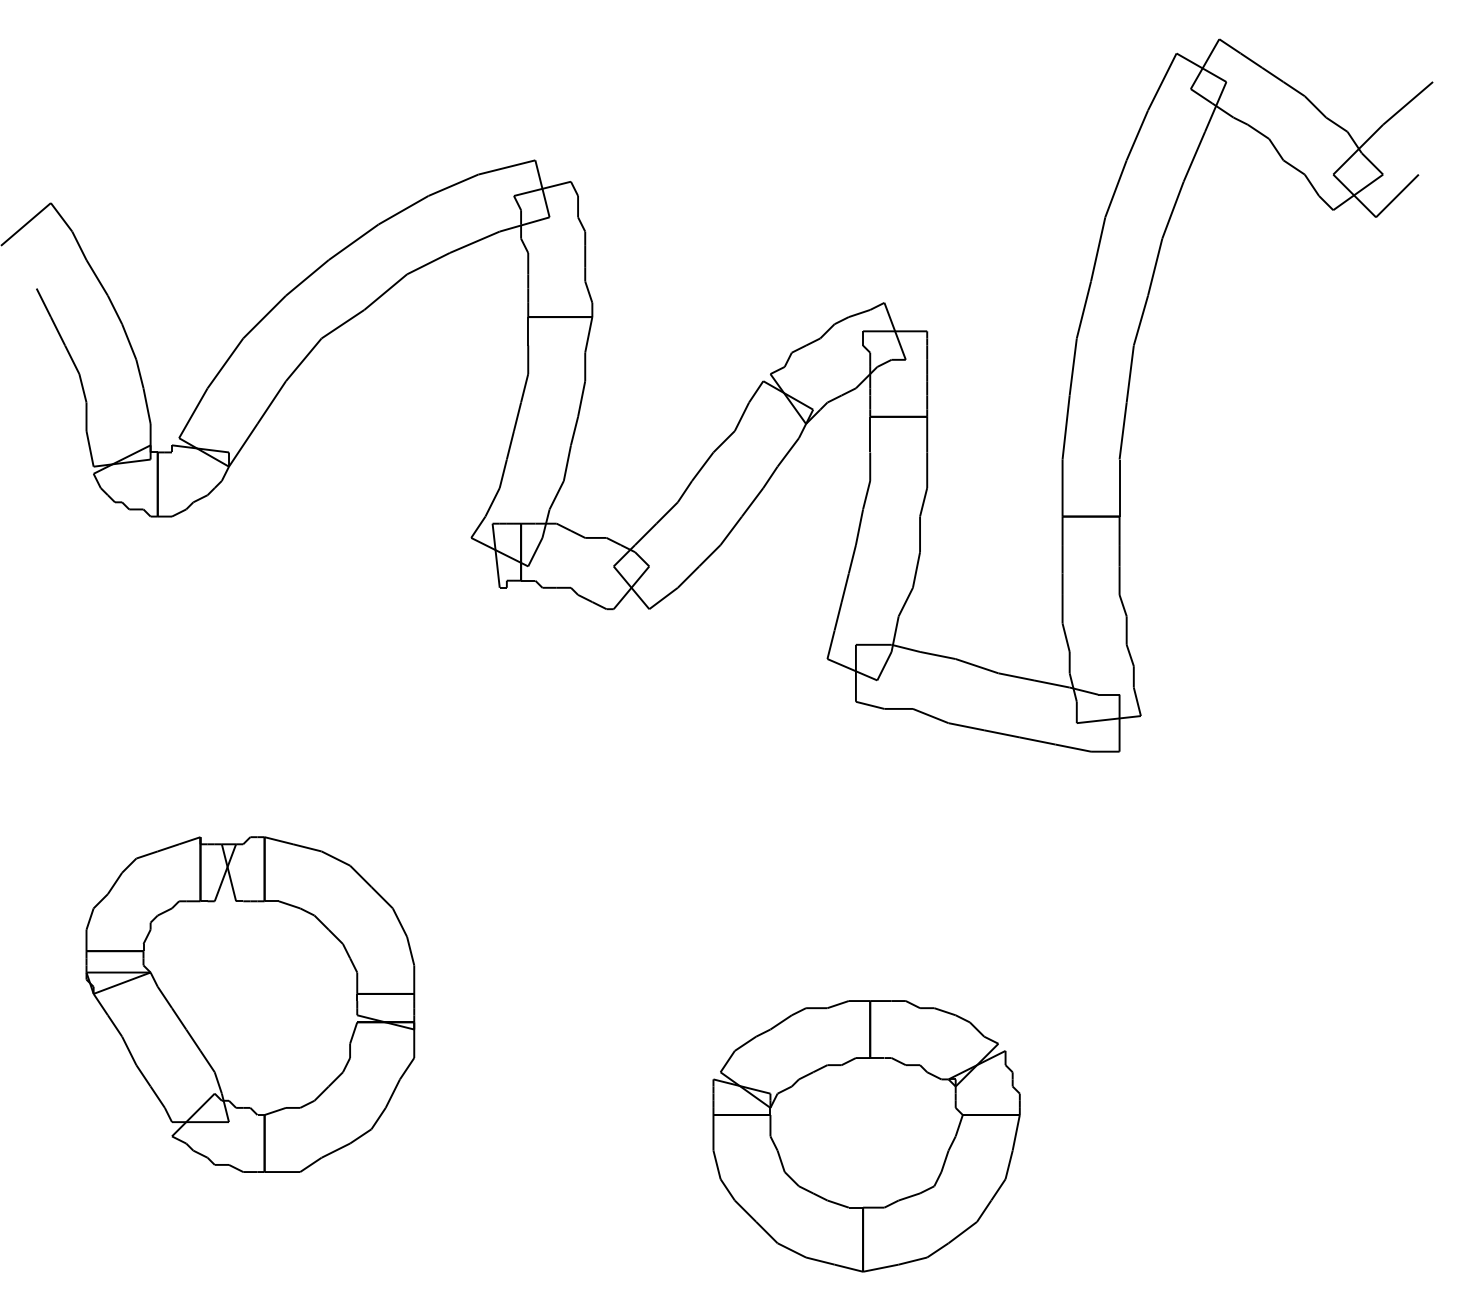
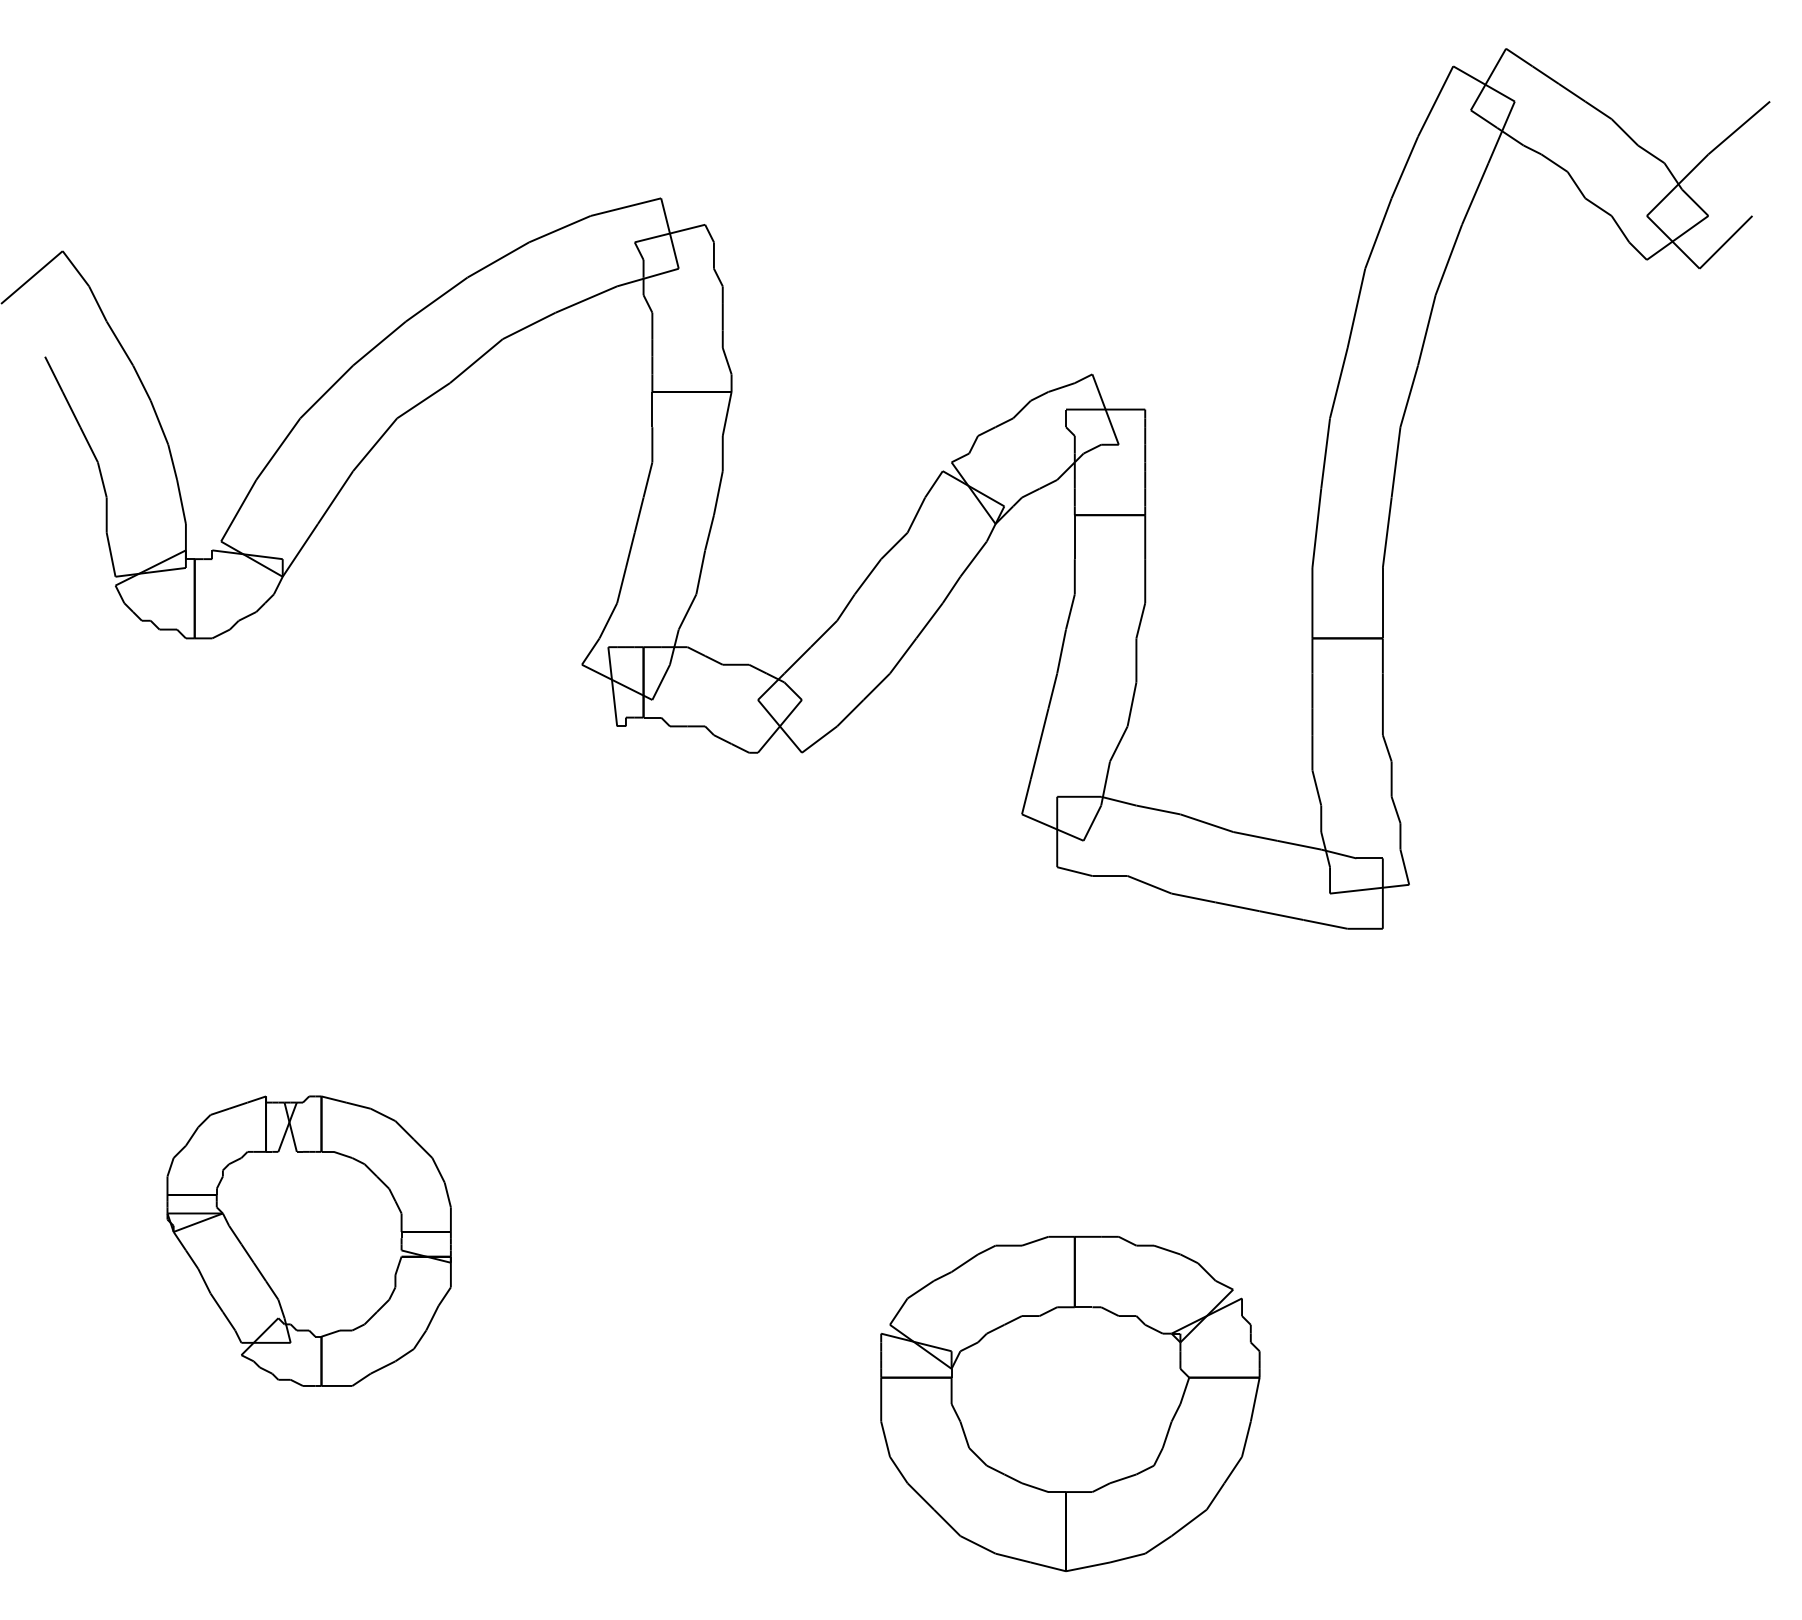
part: (250, 1004) -> (309, 1241), size x0.7

